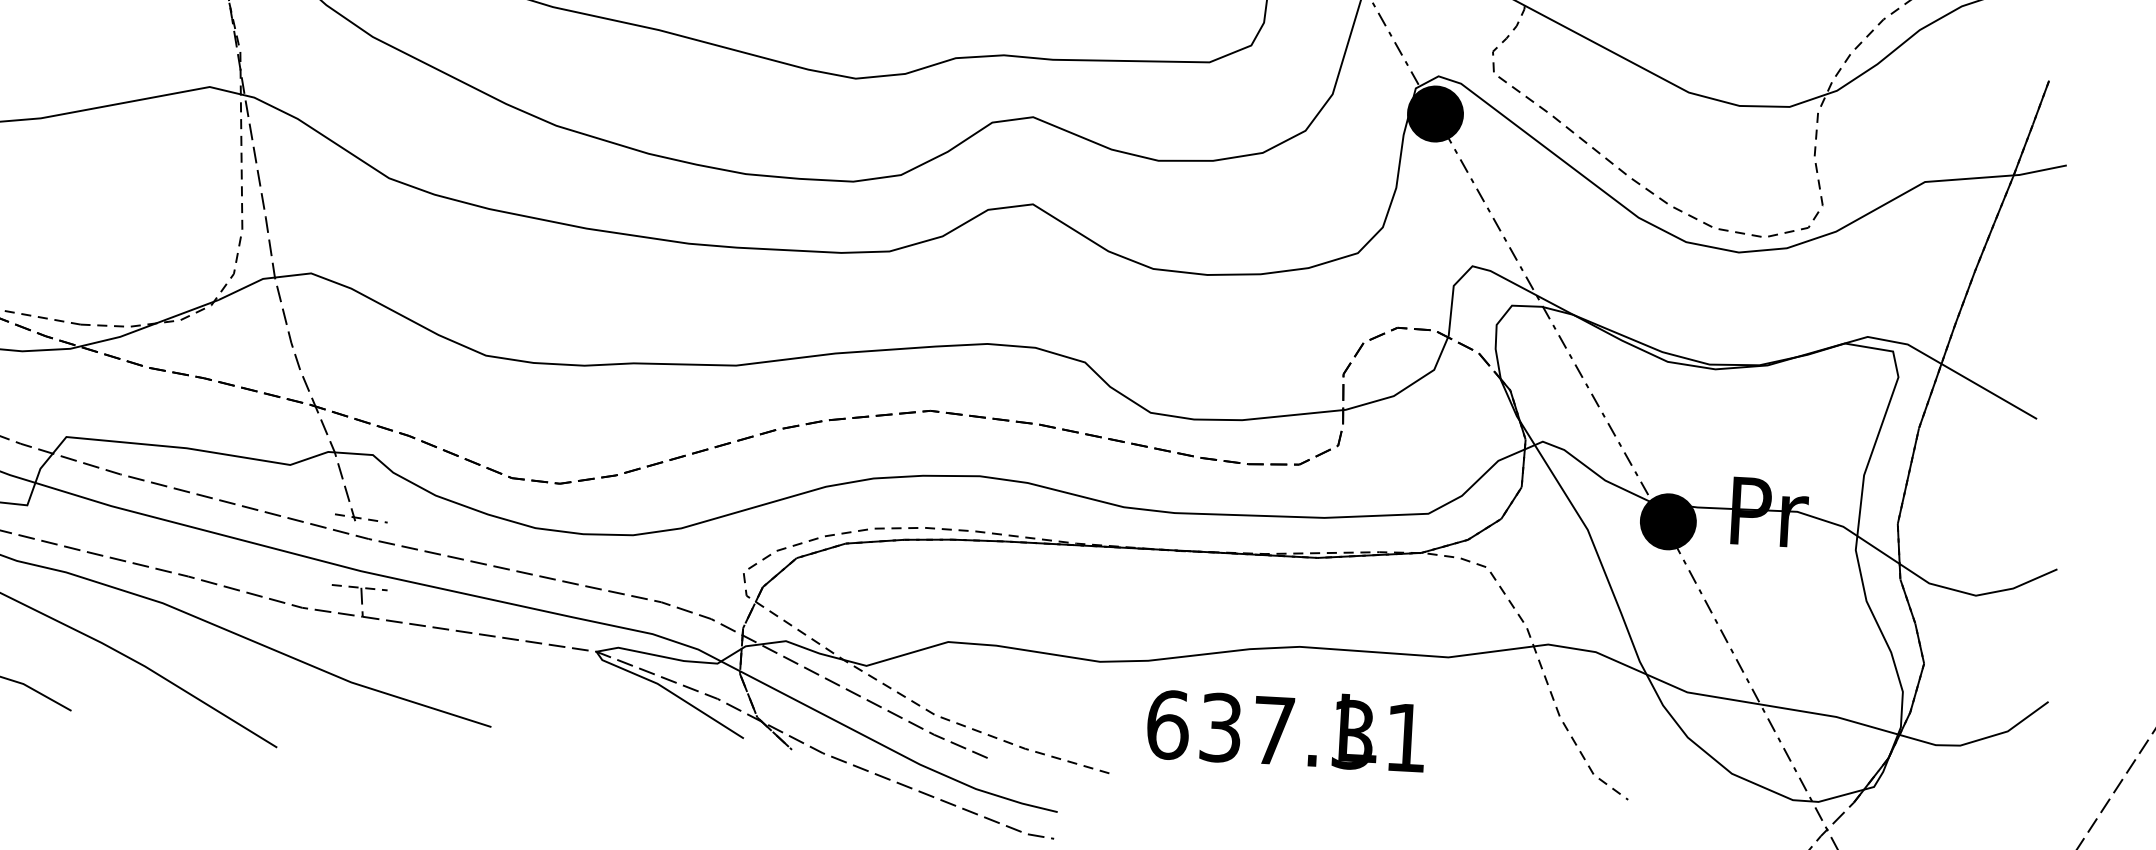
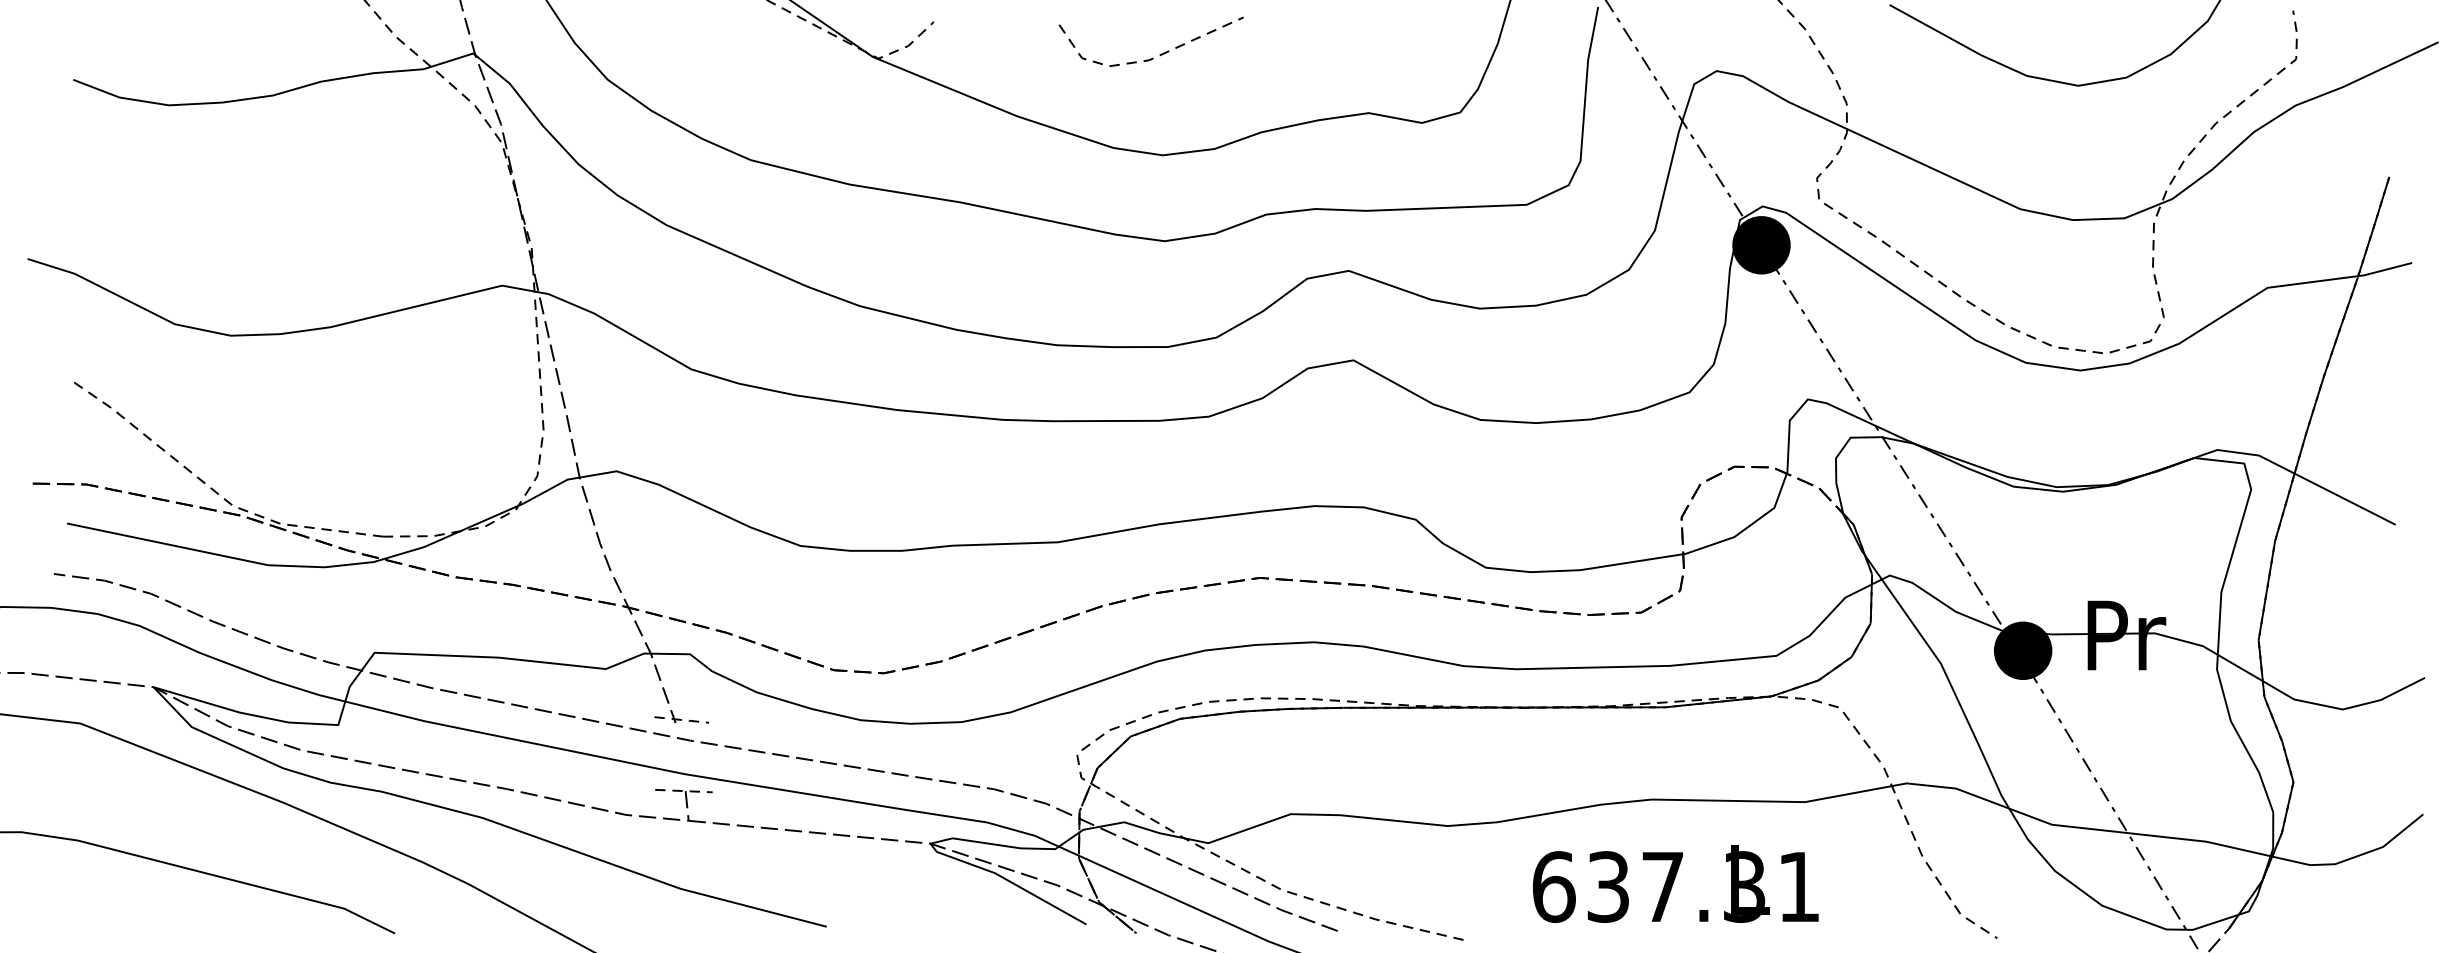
text: (1286, 727) -> (1675, 883), moved

